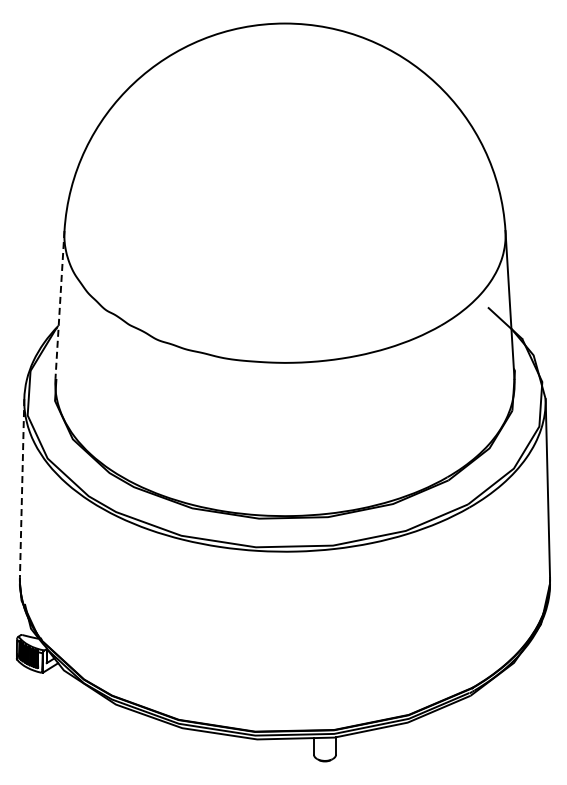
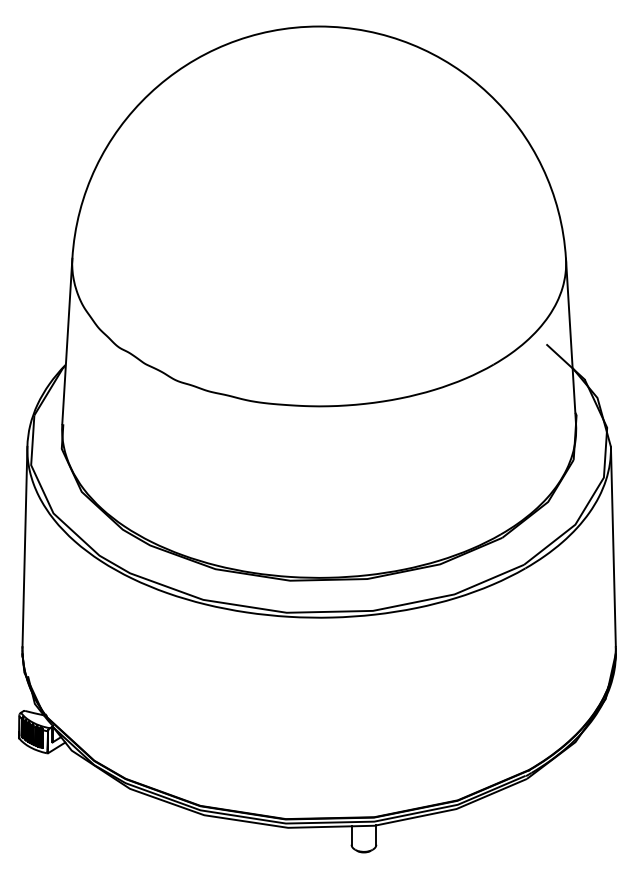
line: (59, 305) -> (66, 342), dashed -> solid
line: (22, 488) -> (25, 546), dashed -> solid

